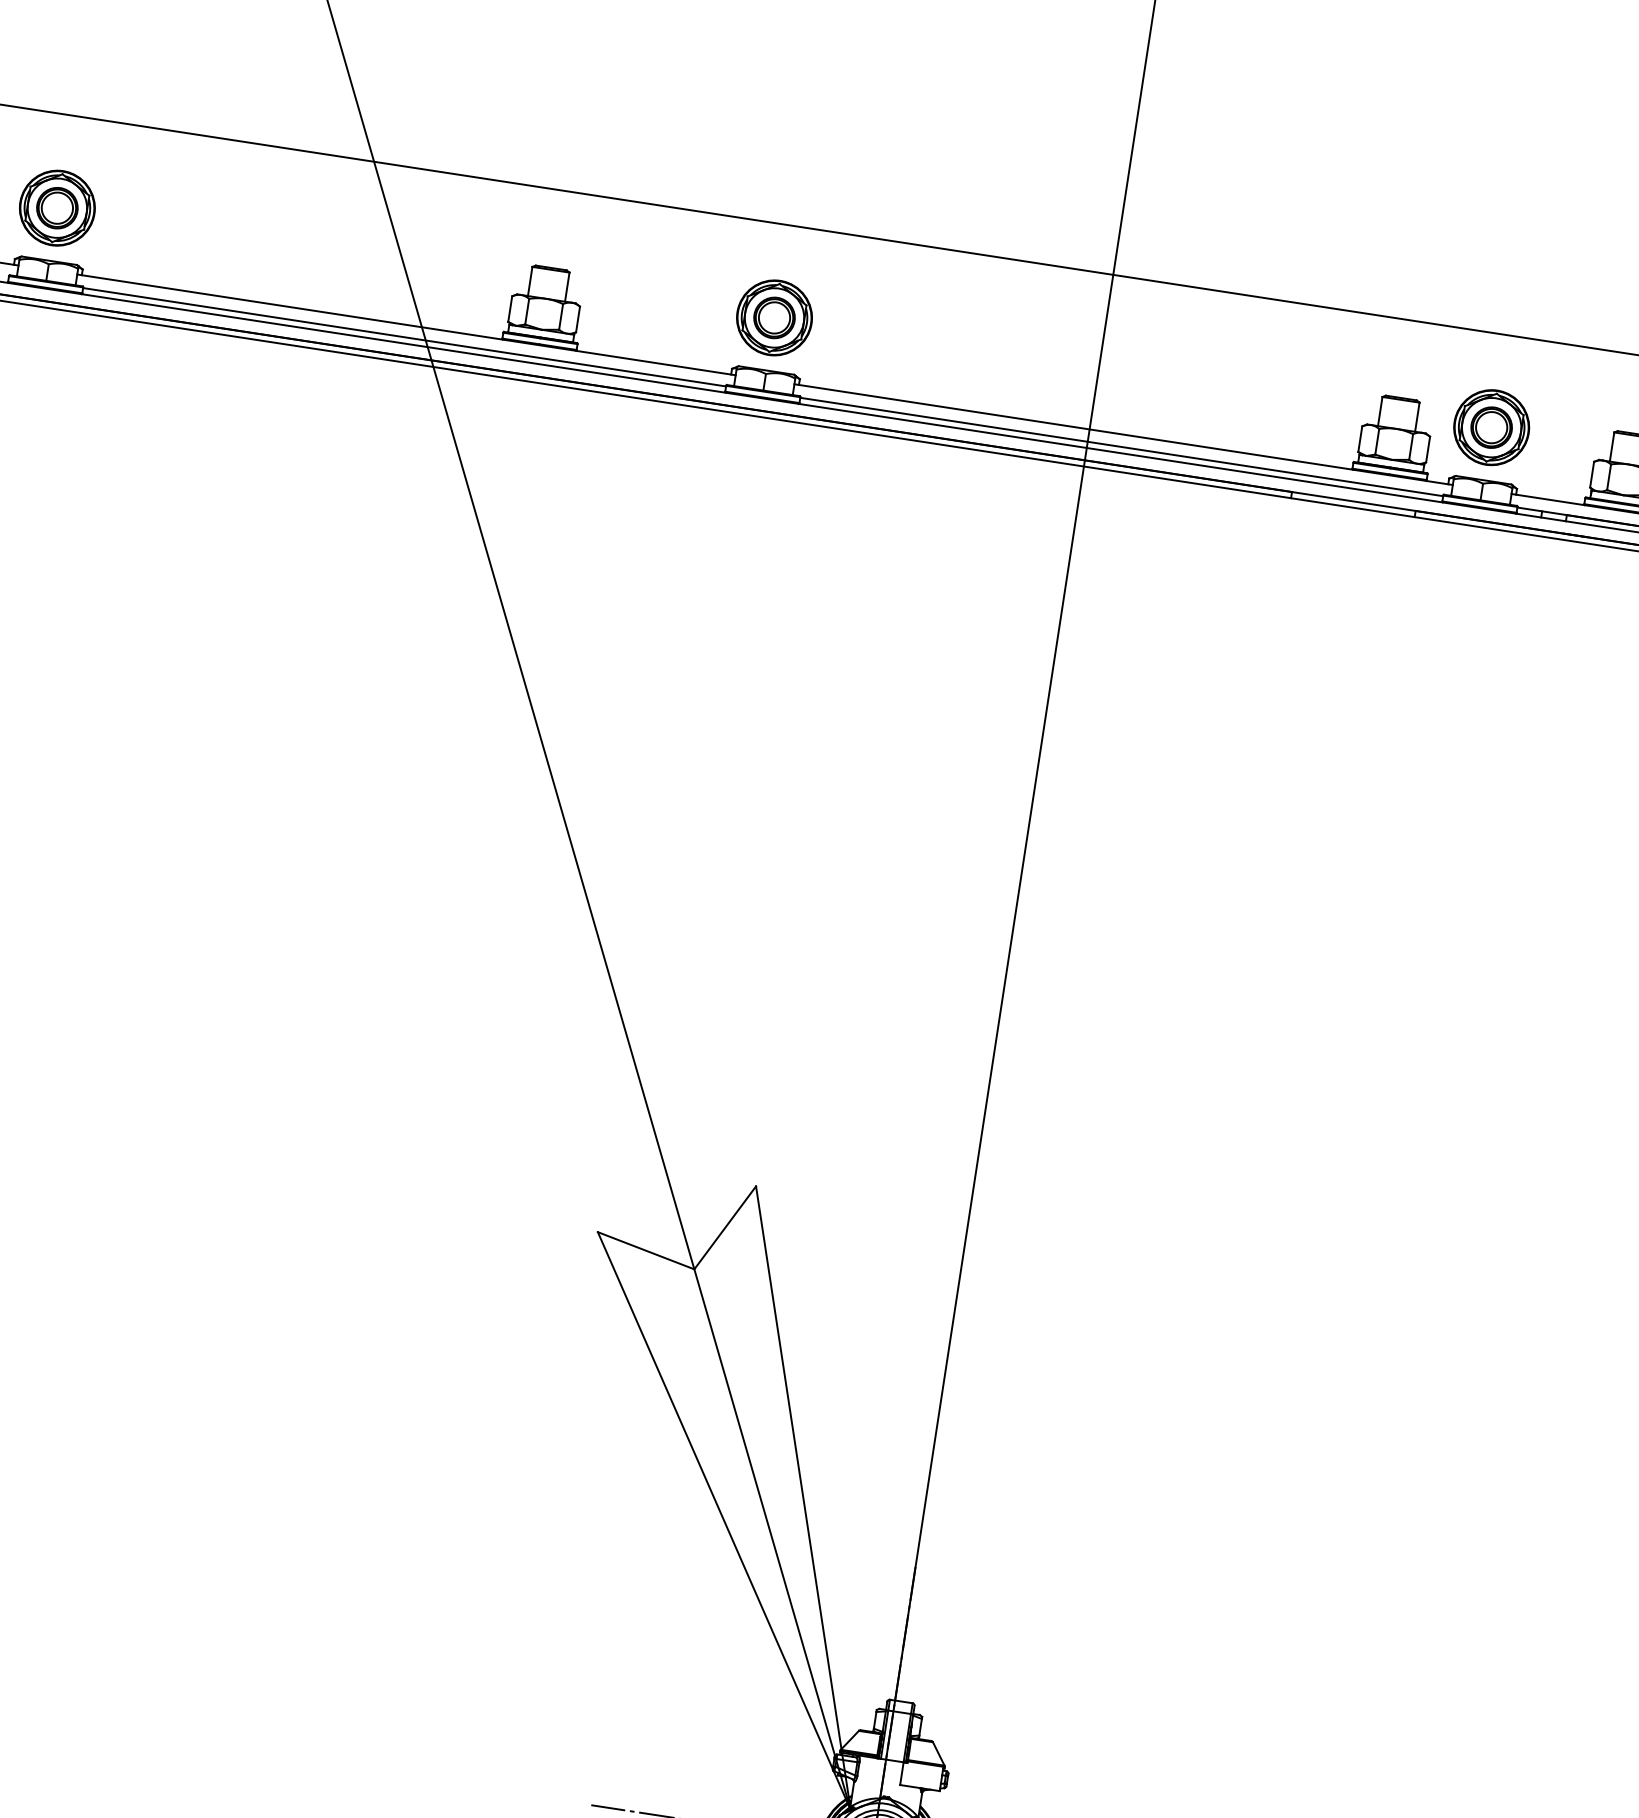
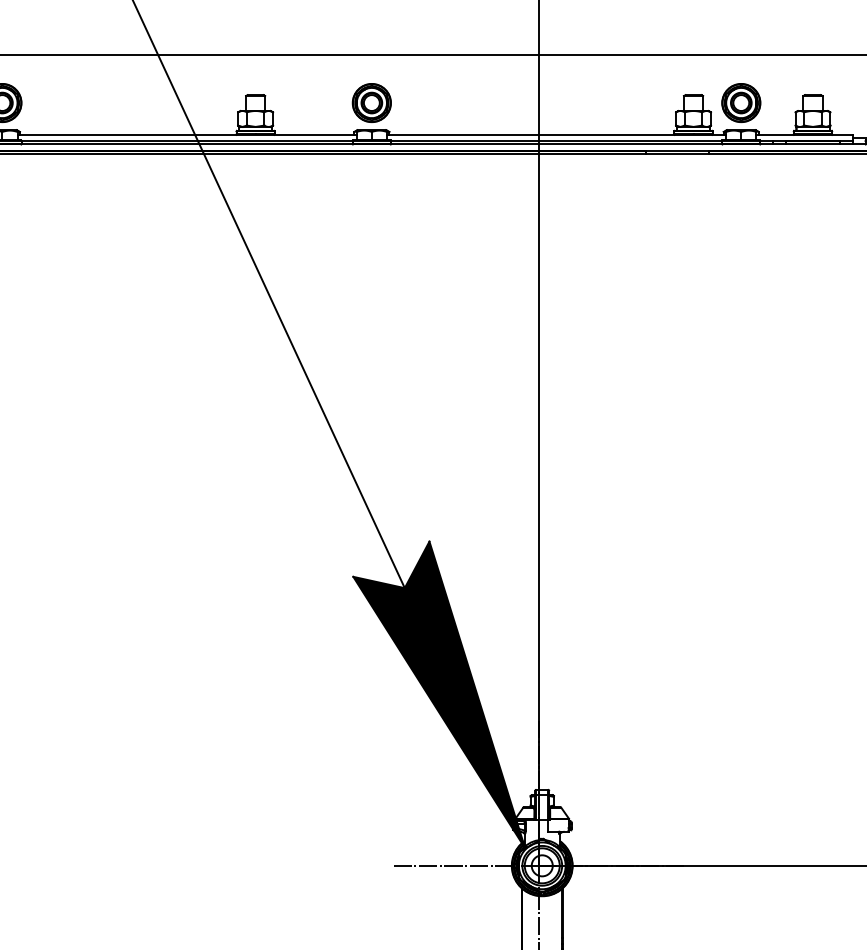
fill: (730, 1486) -> (439, 694), added

